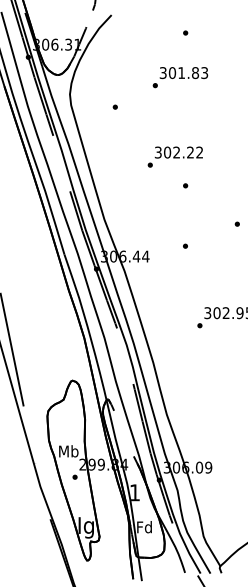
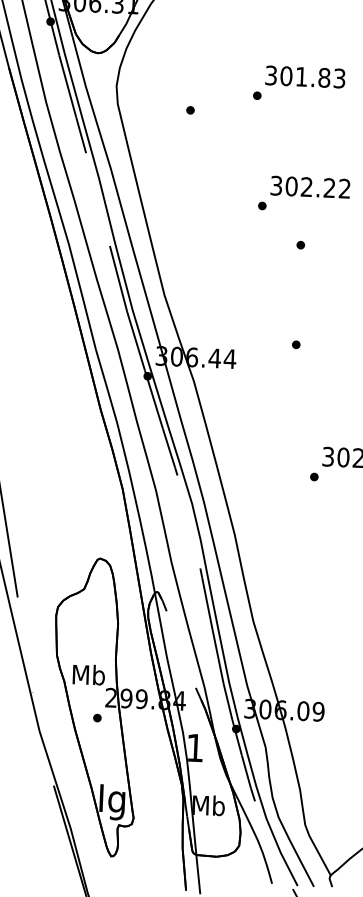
text: (180, 77) -> (299, 84), moved
text: (174, 156) -> (302, 193), moved
text: (144, 527) -> (208, 805), Fd -> Mb

